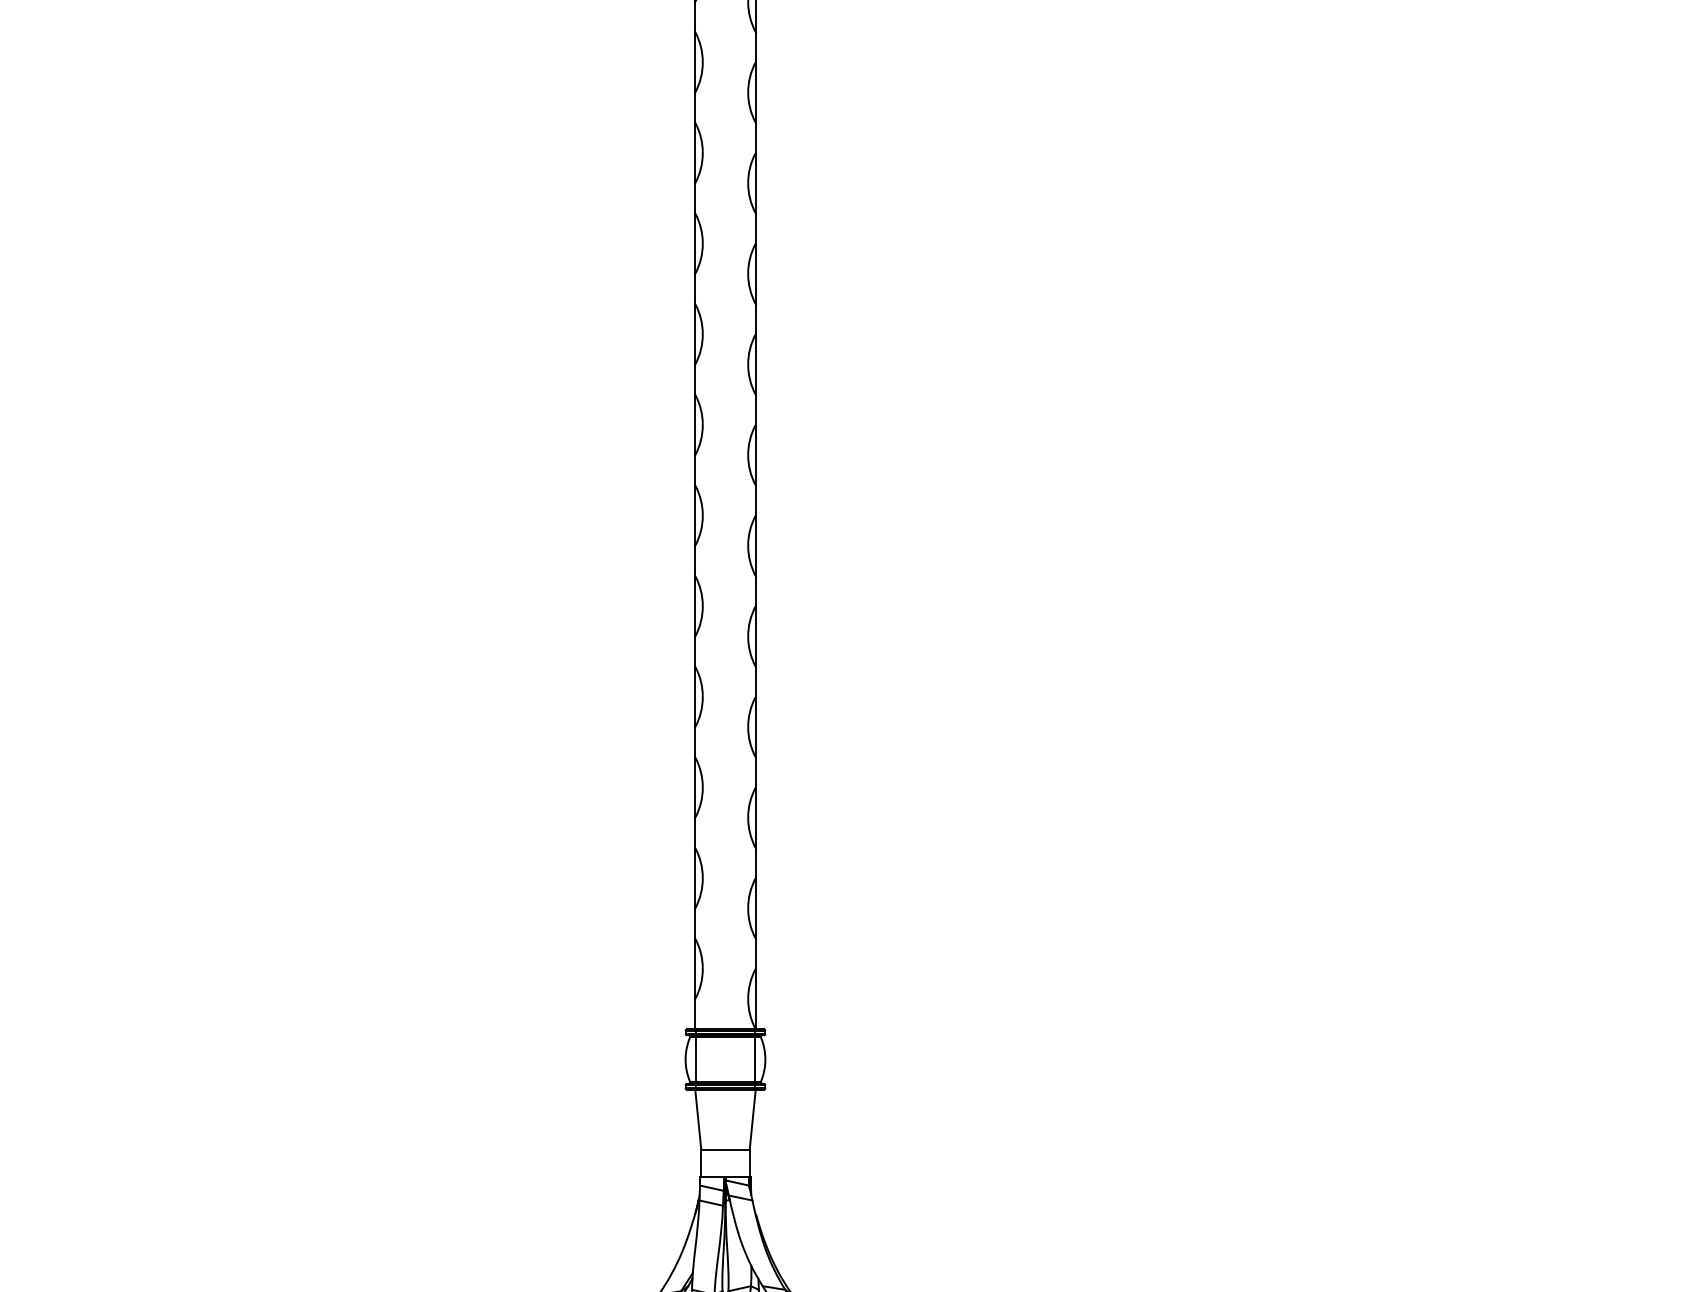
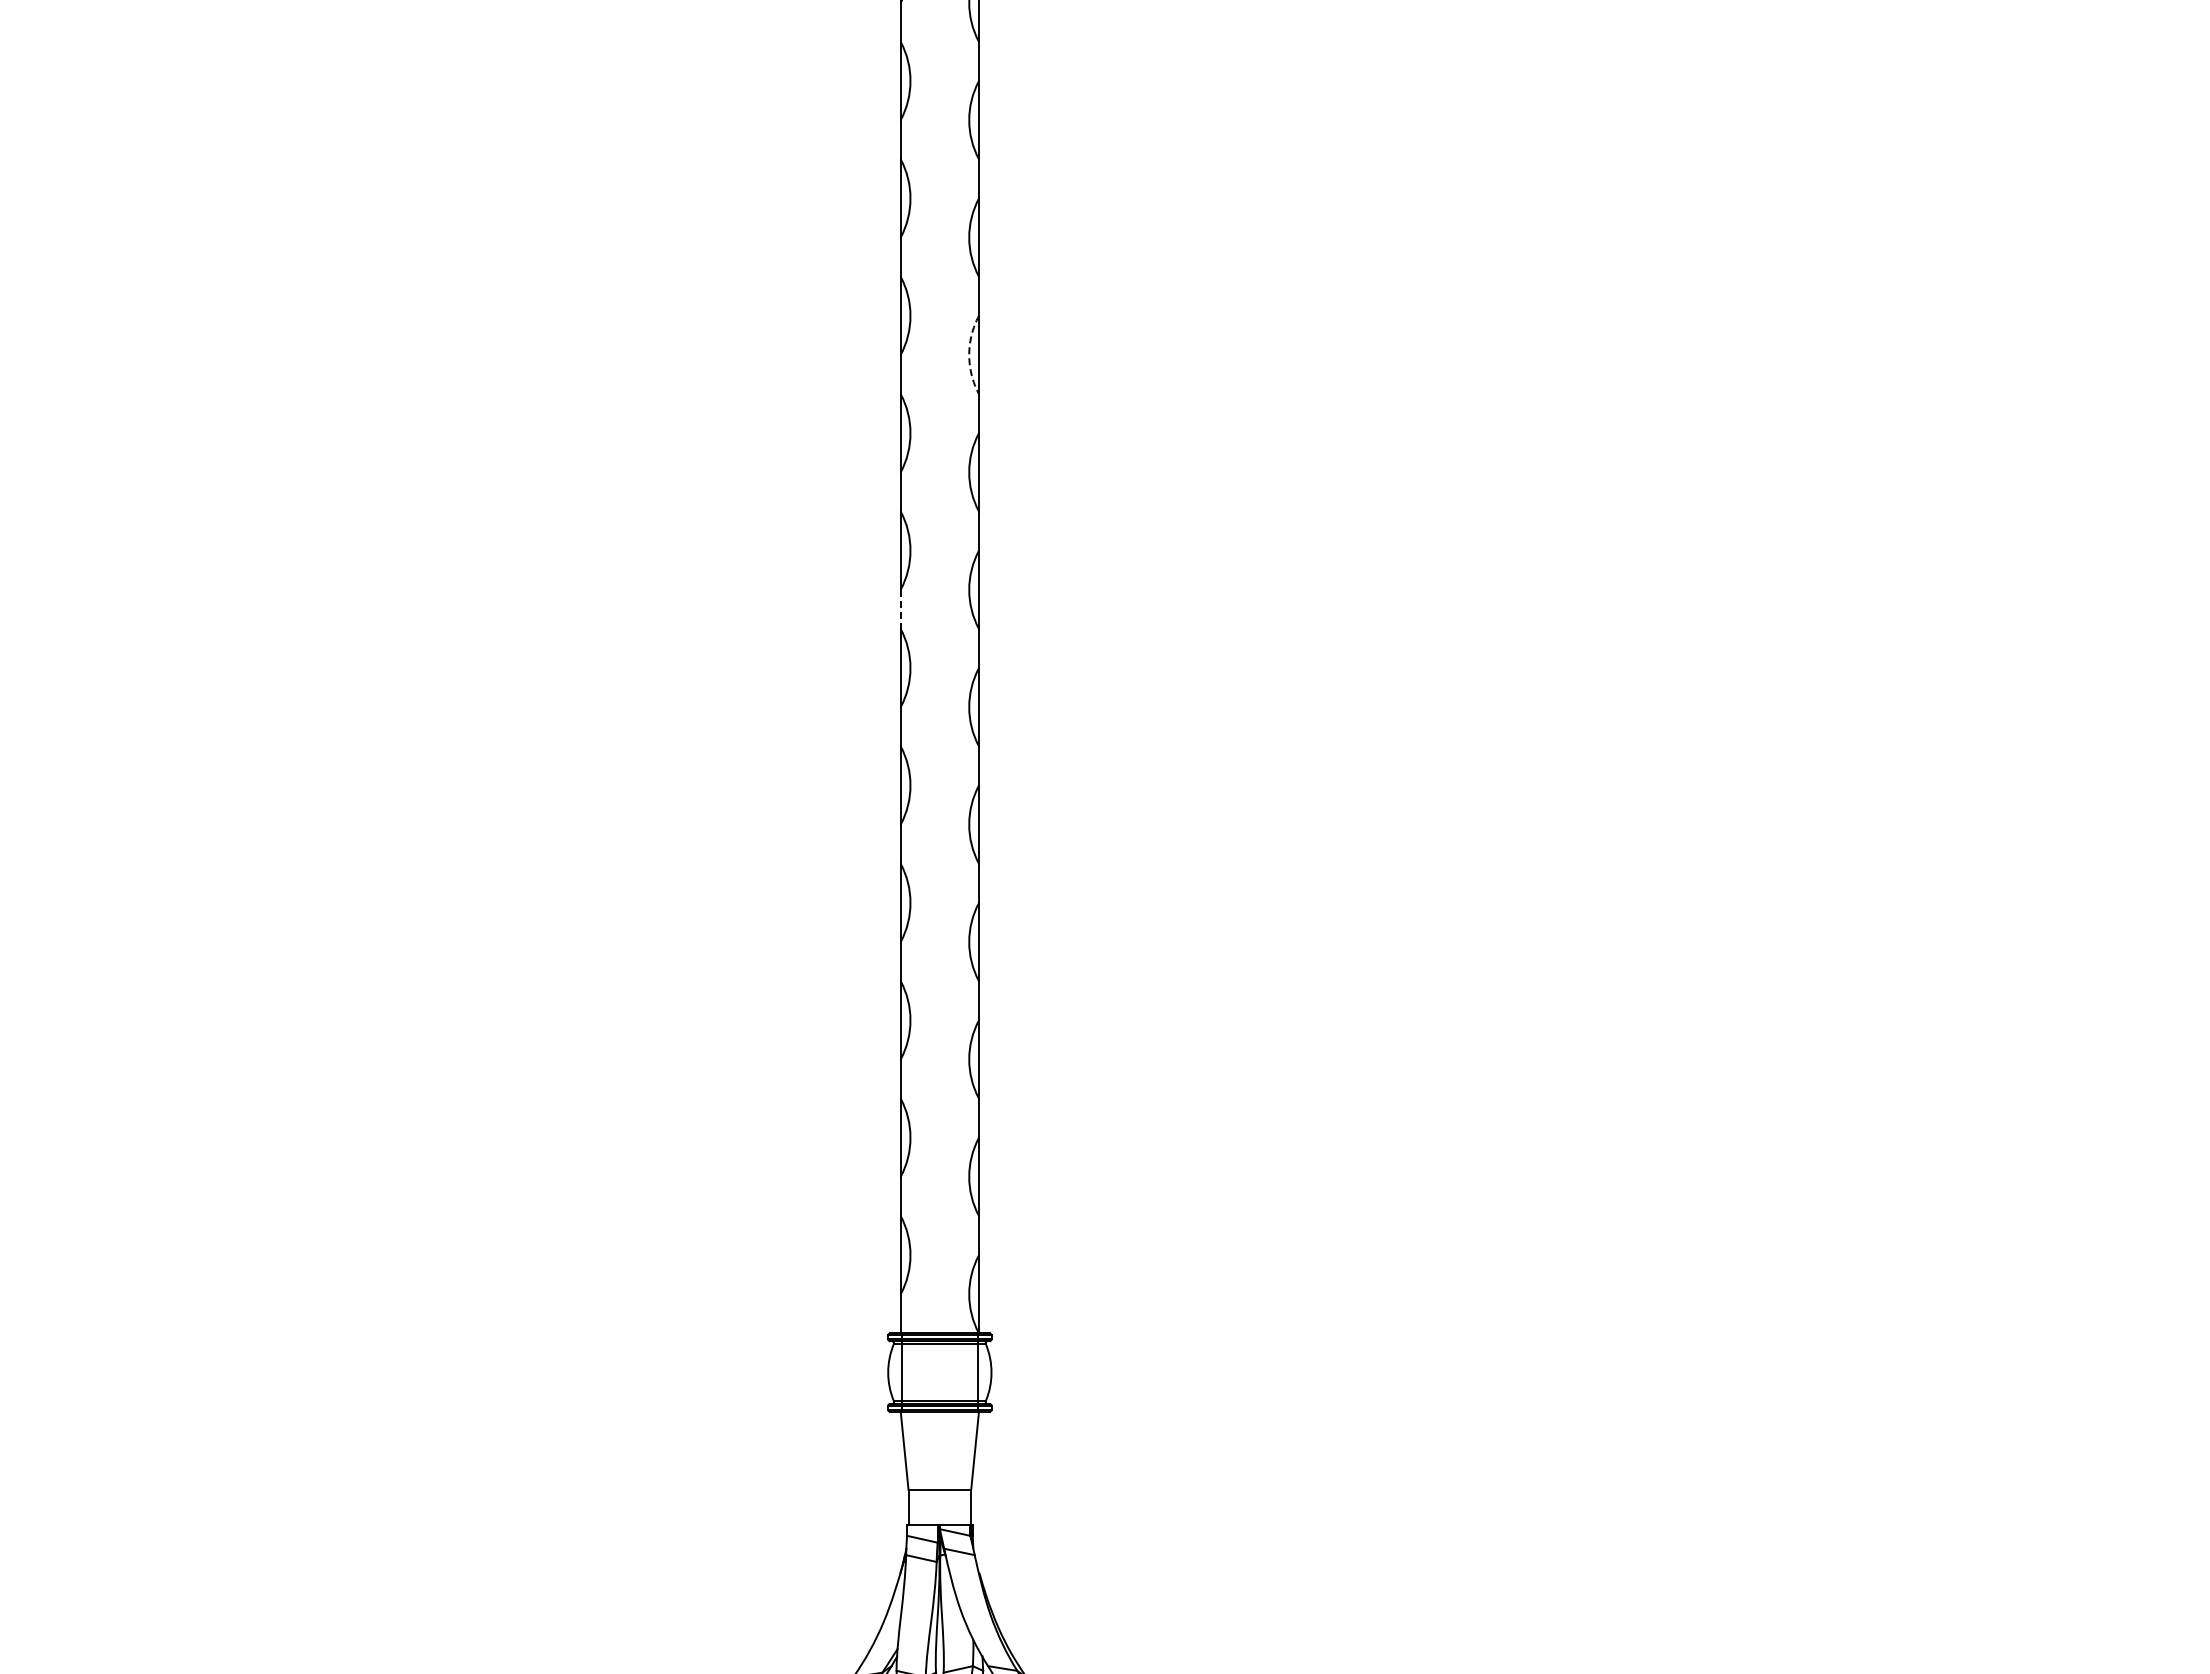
arc: (748, 274) -> (969, 355), solid -> dashed
line: (695, 470) -> (900, 609), solid -> dashed

